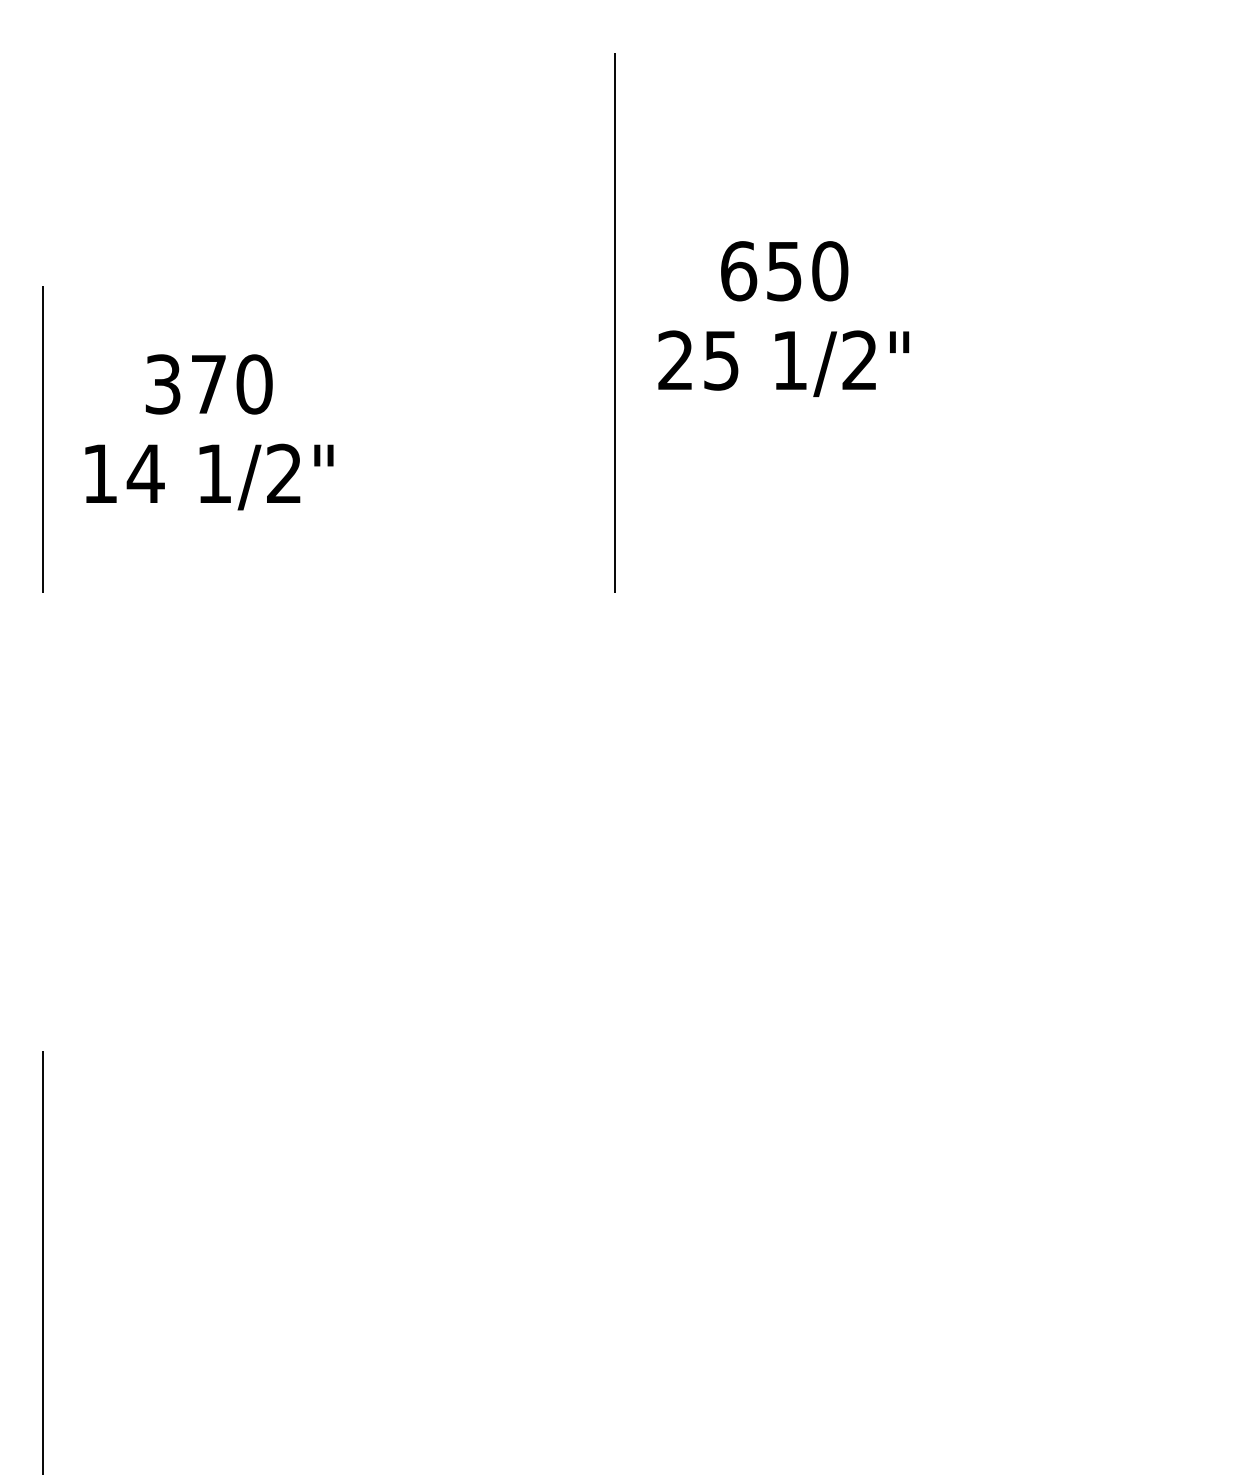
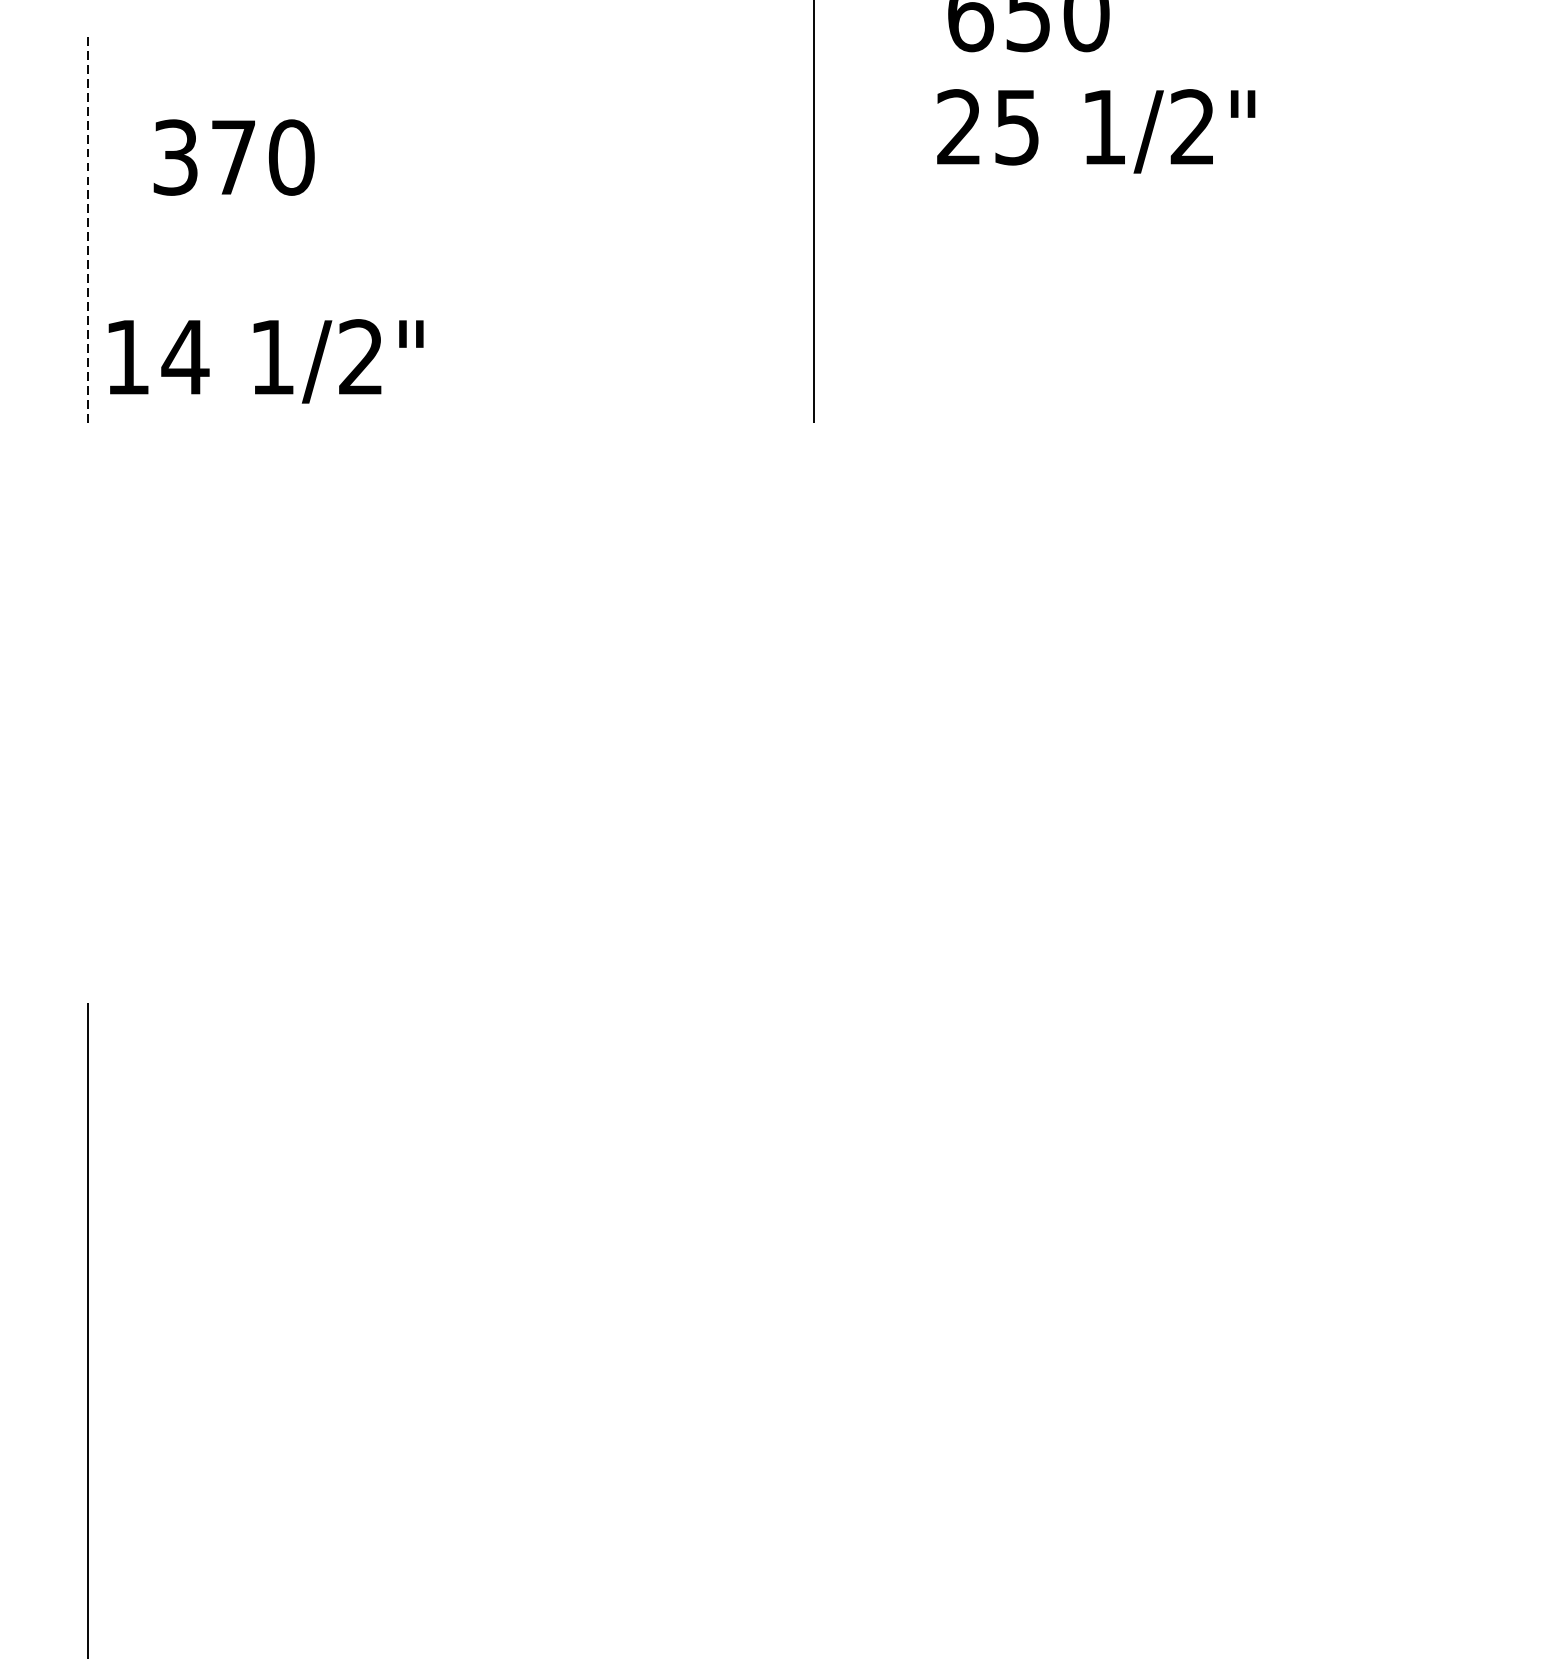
text: (783, 363) -> (1095, 131), moved
text: (208, 384) -> (233, 157), moved
line: (42, 439) -> (87, 227), solid -> dashed
text: (209, 476) -> (266, 360), moved

